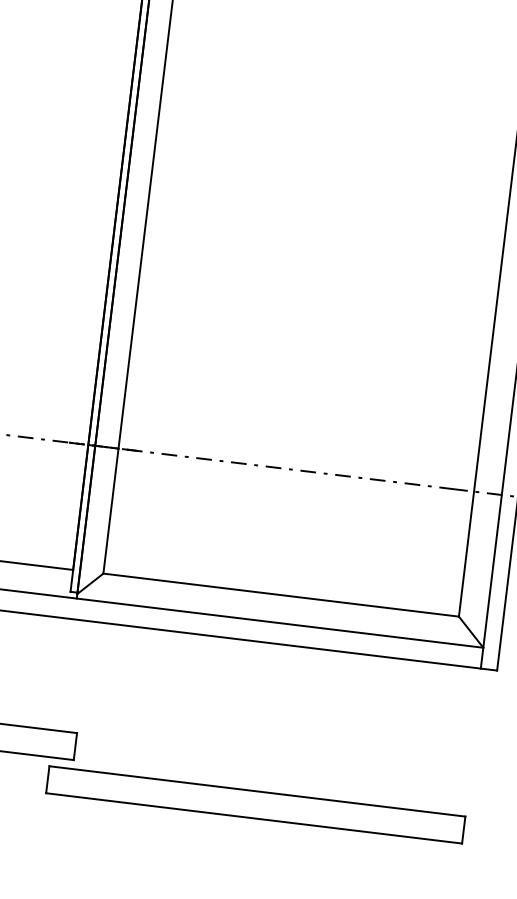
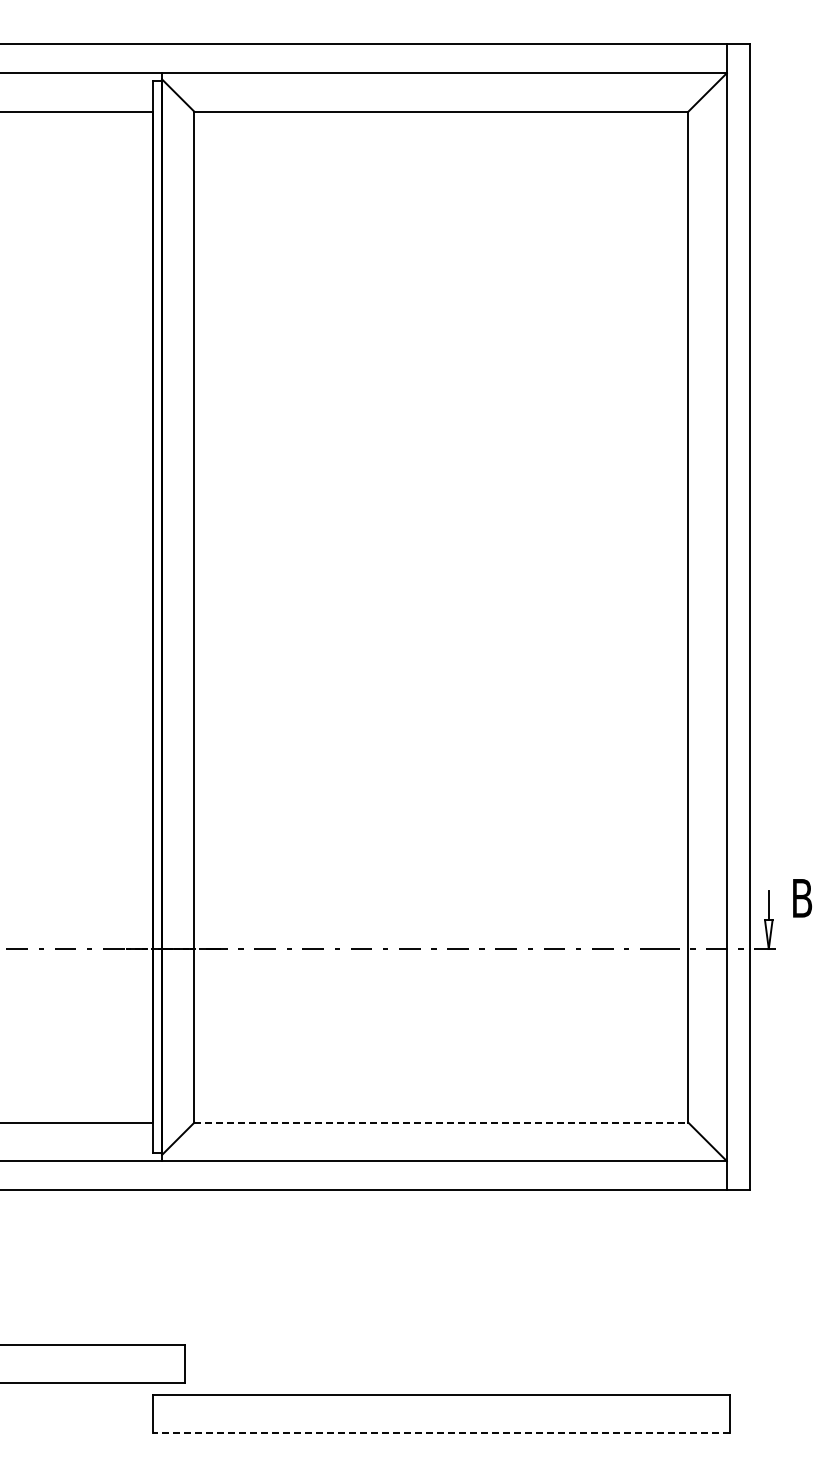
line: (281, 595) -> (441, 1122), solid -> dashed
line: (254, 818) -> (441, 1432), solid -> dashed

